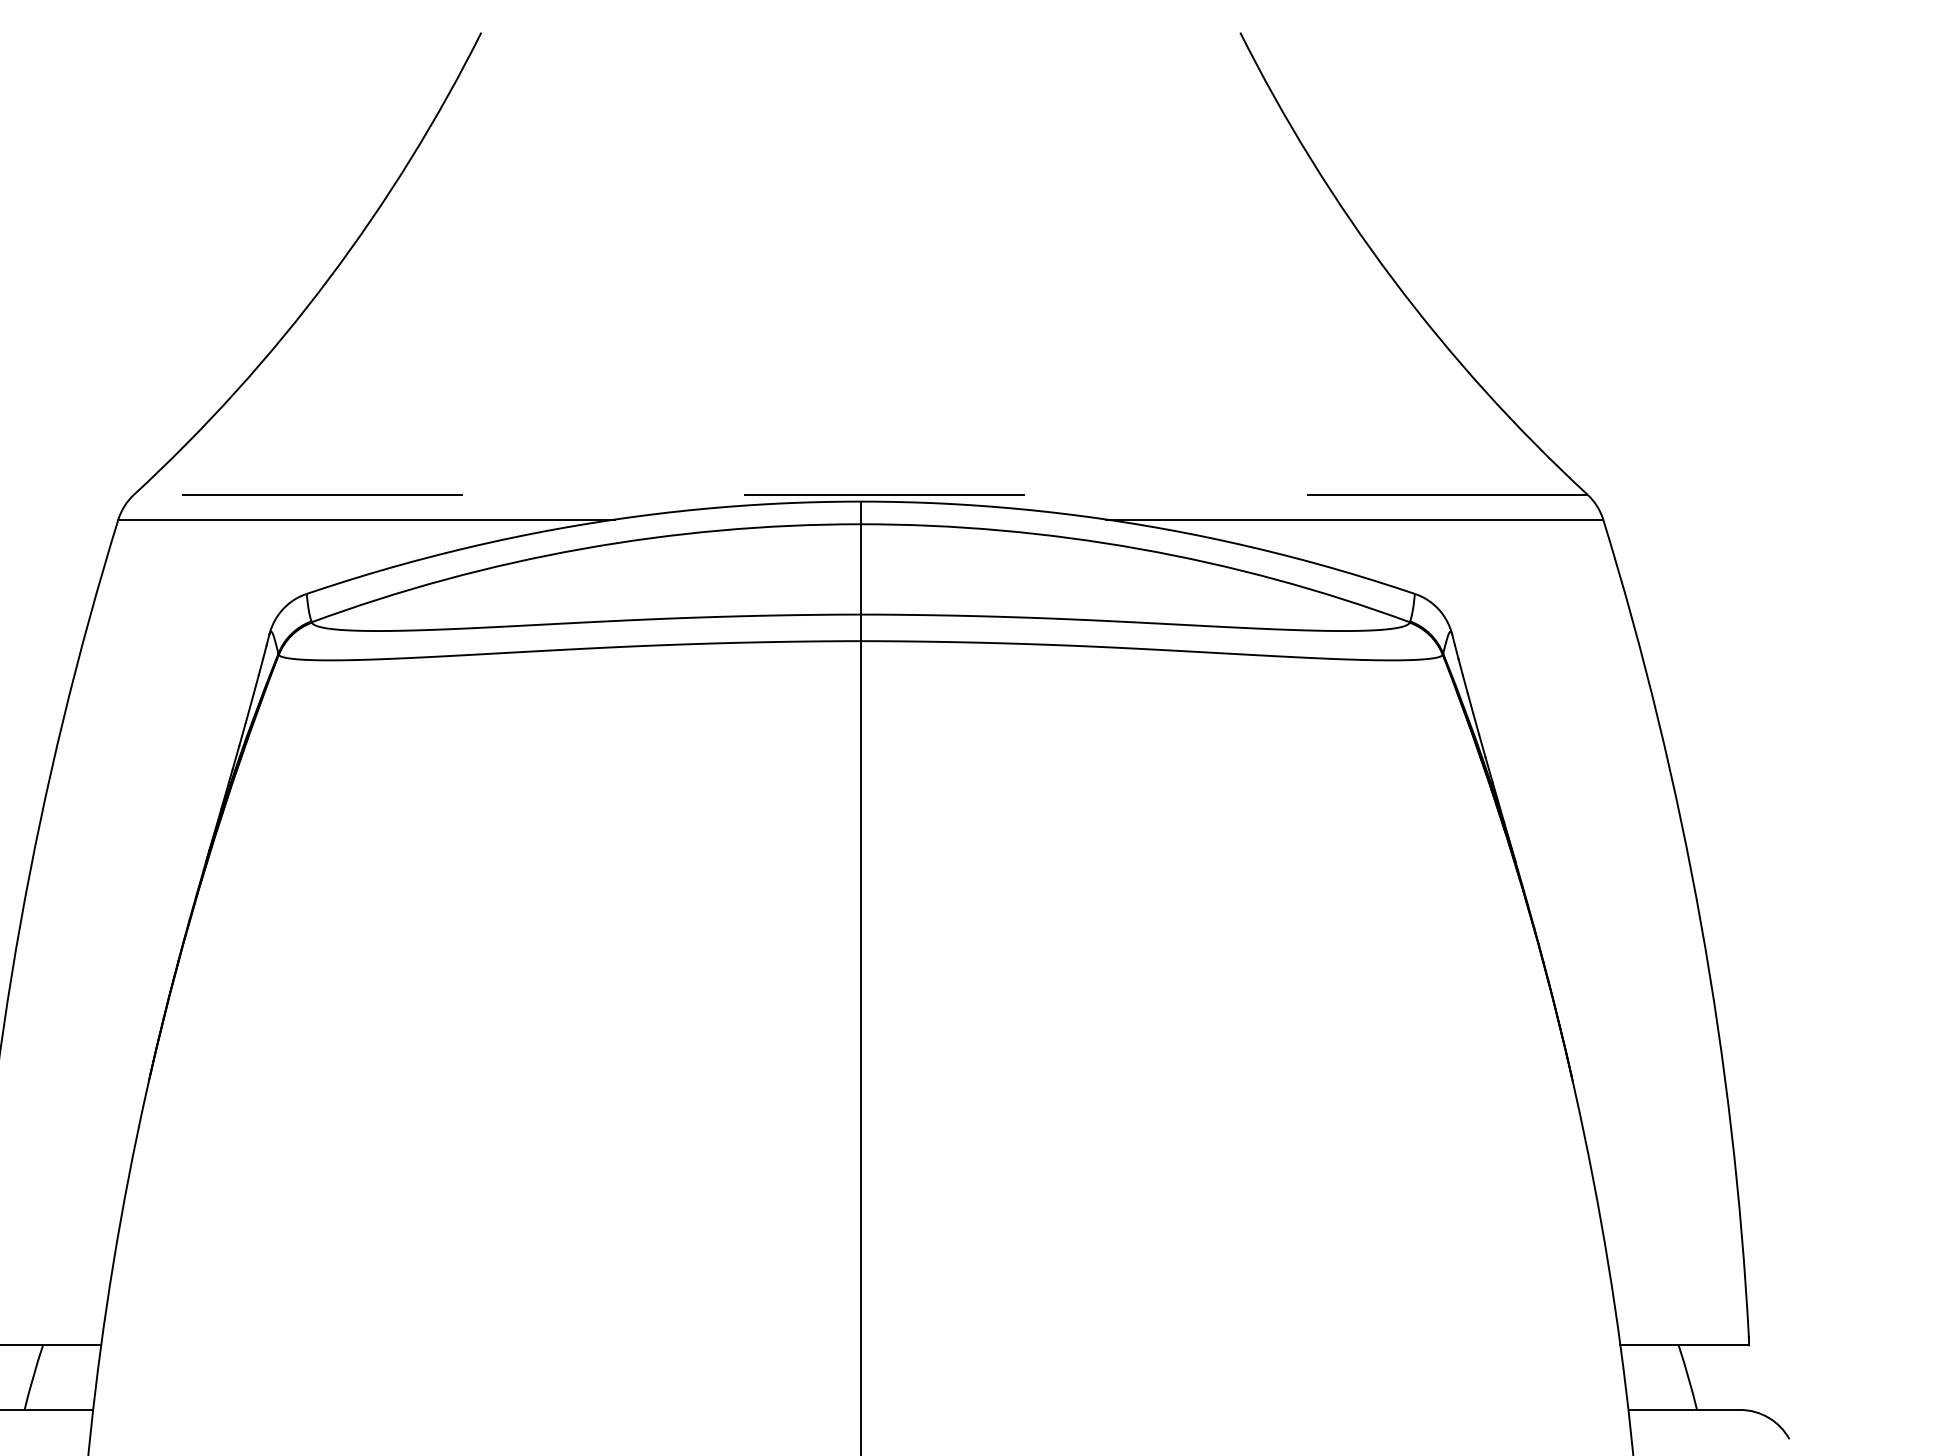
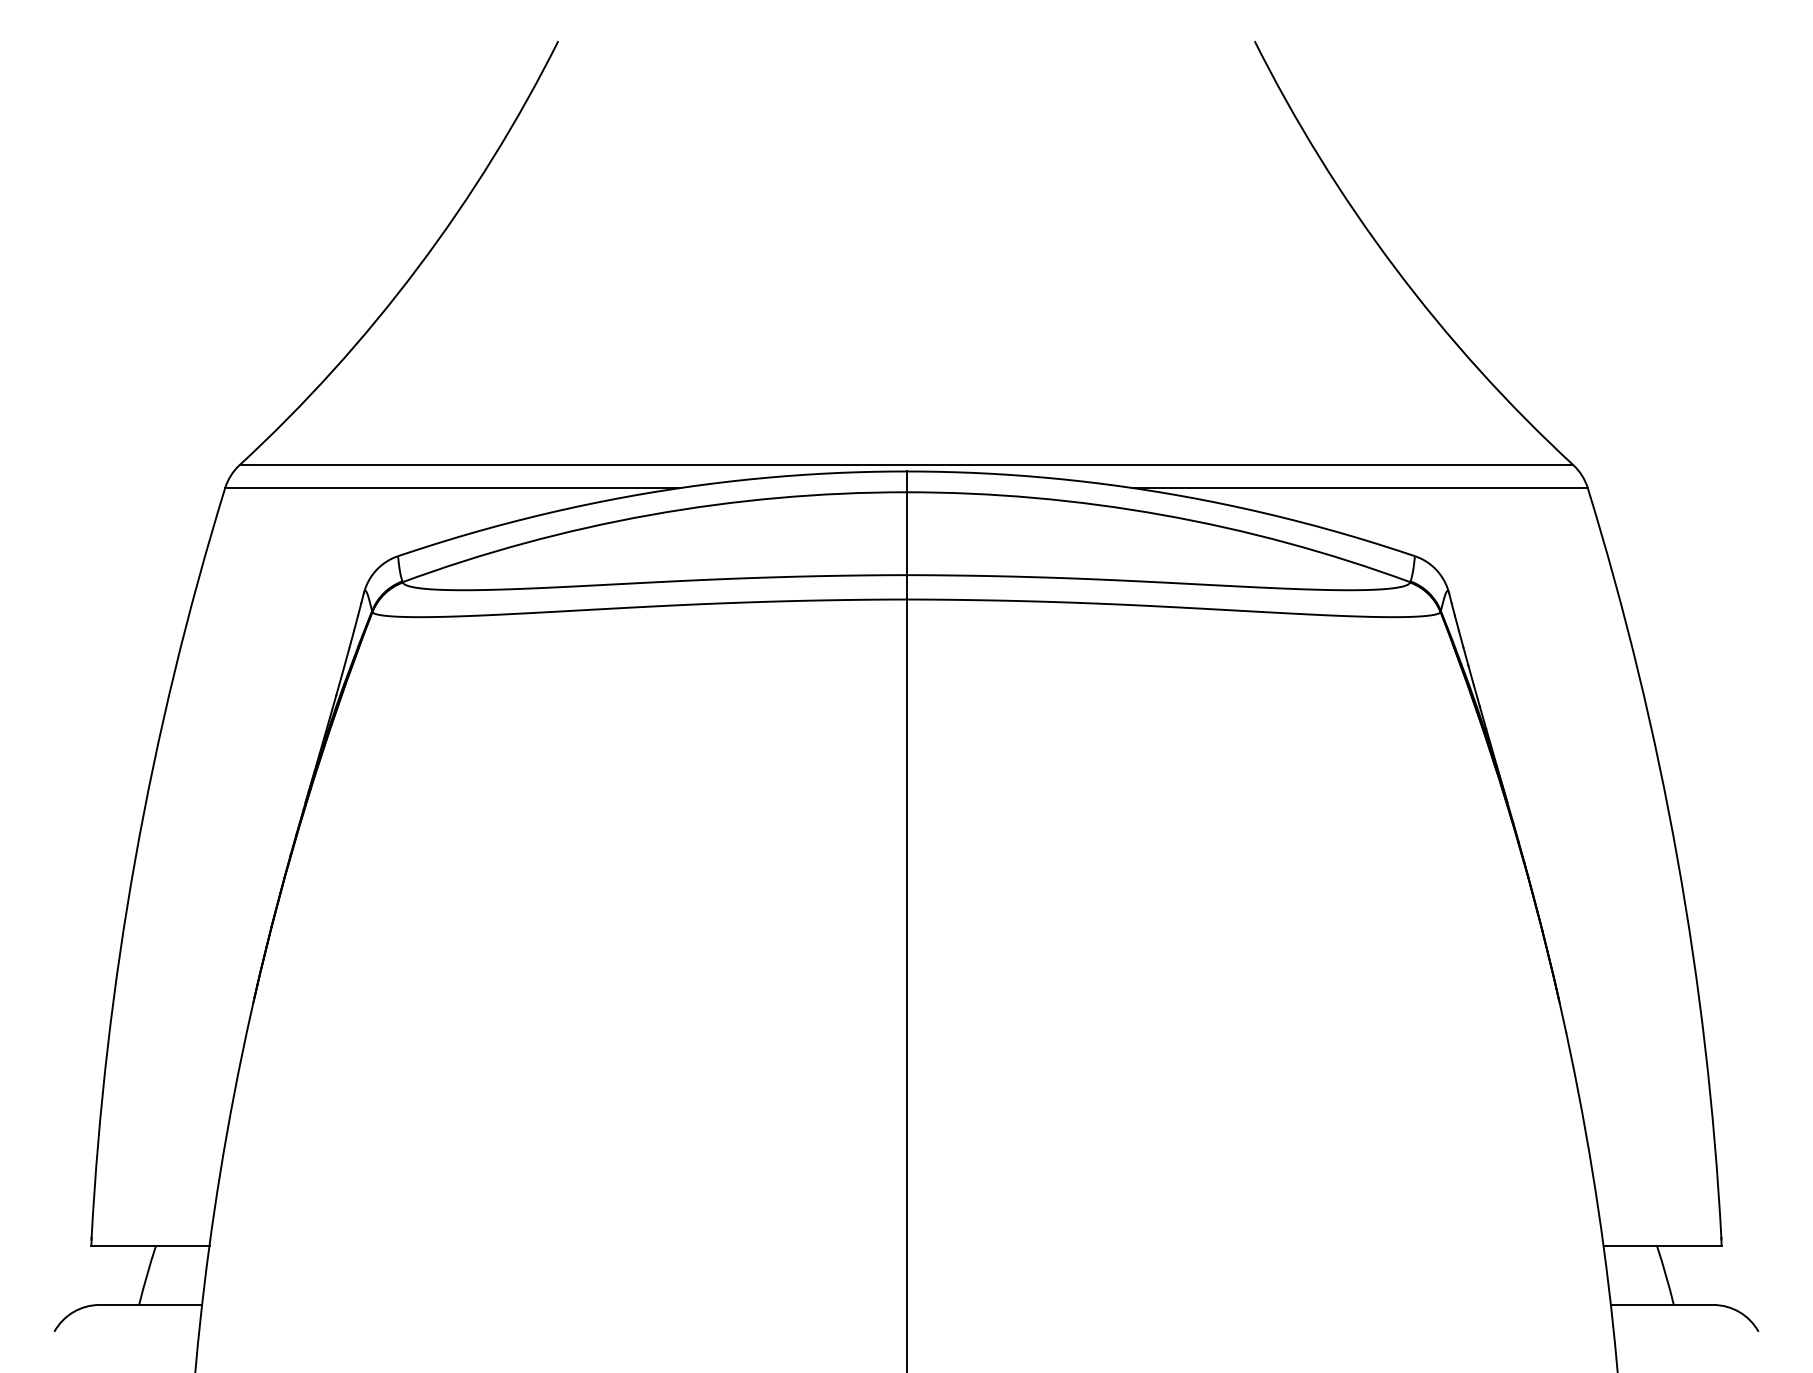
line: (860, 495) -> (906, 465), dashed -> solid

